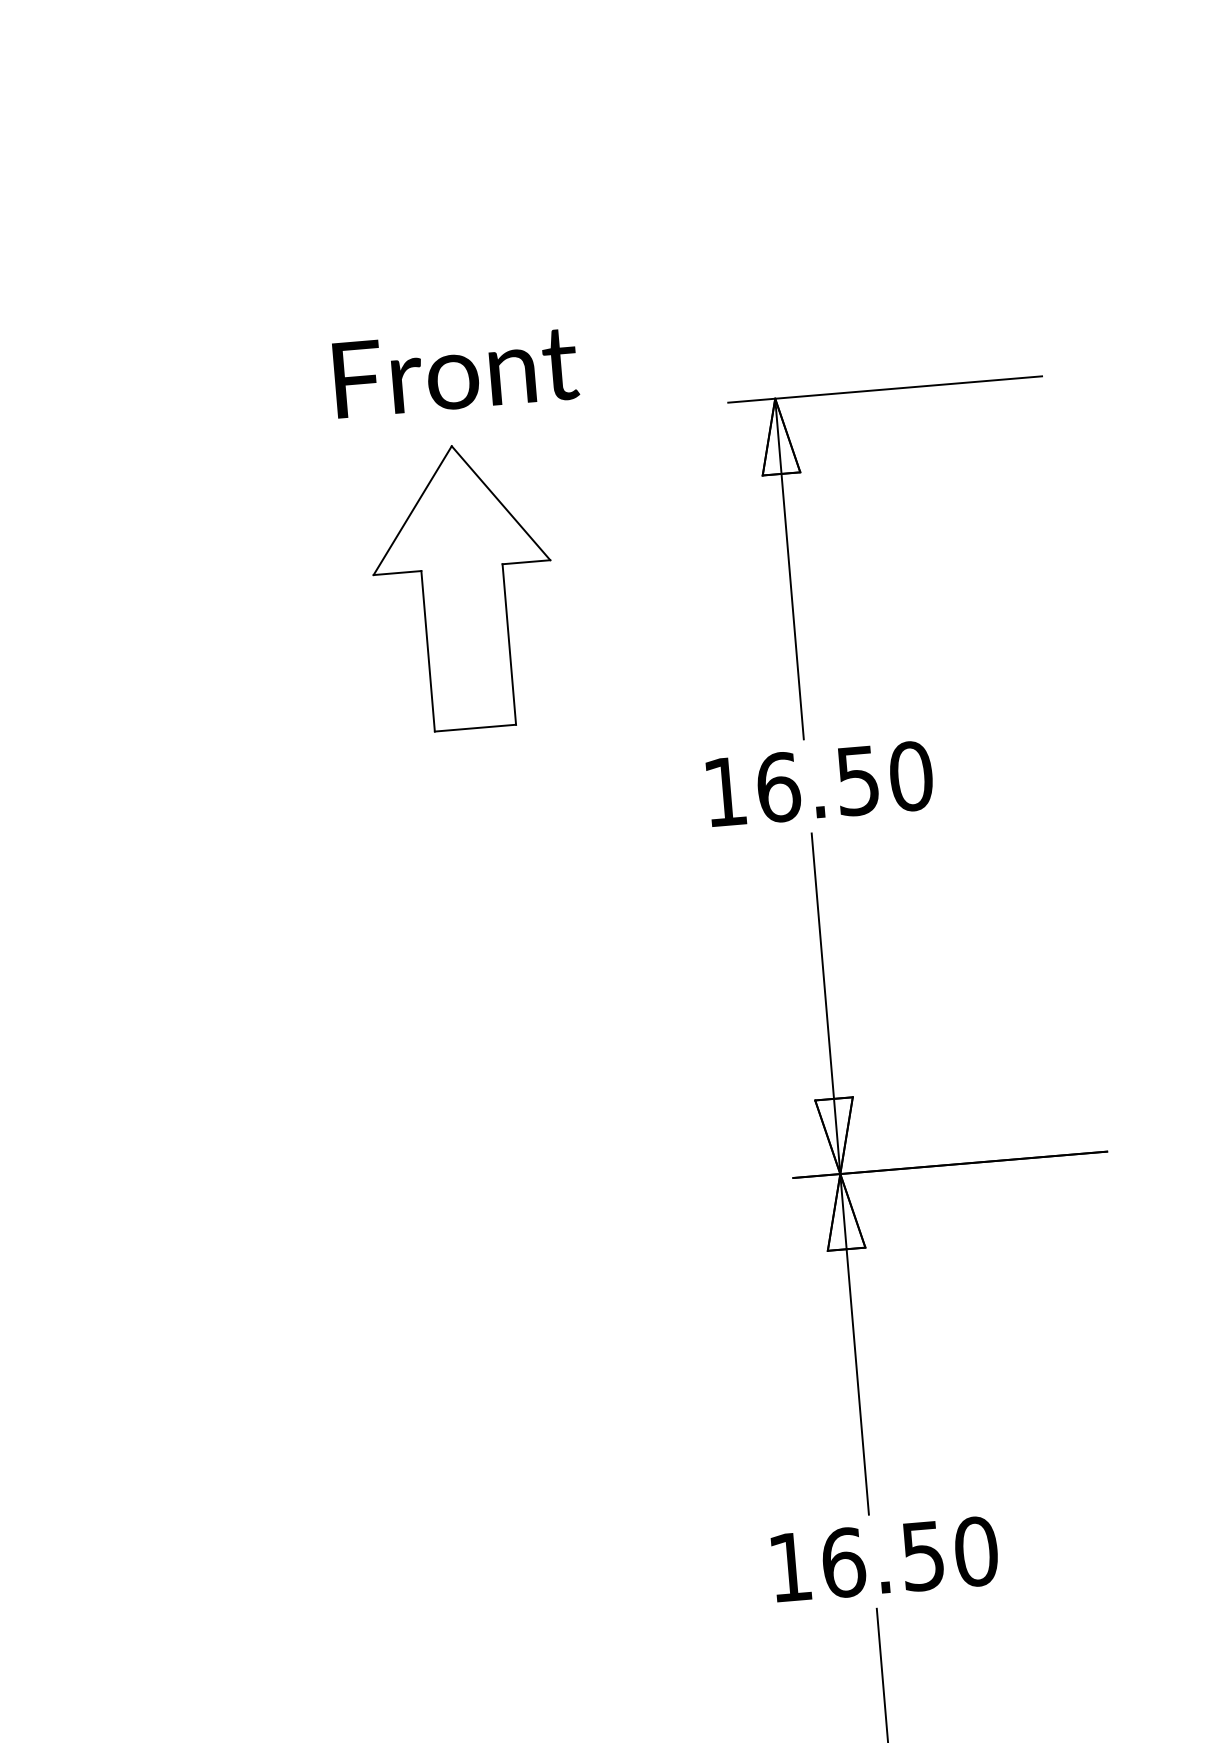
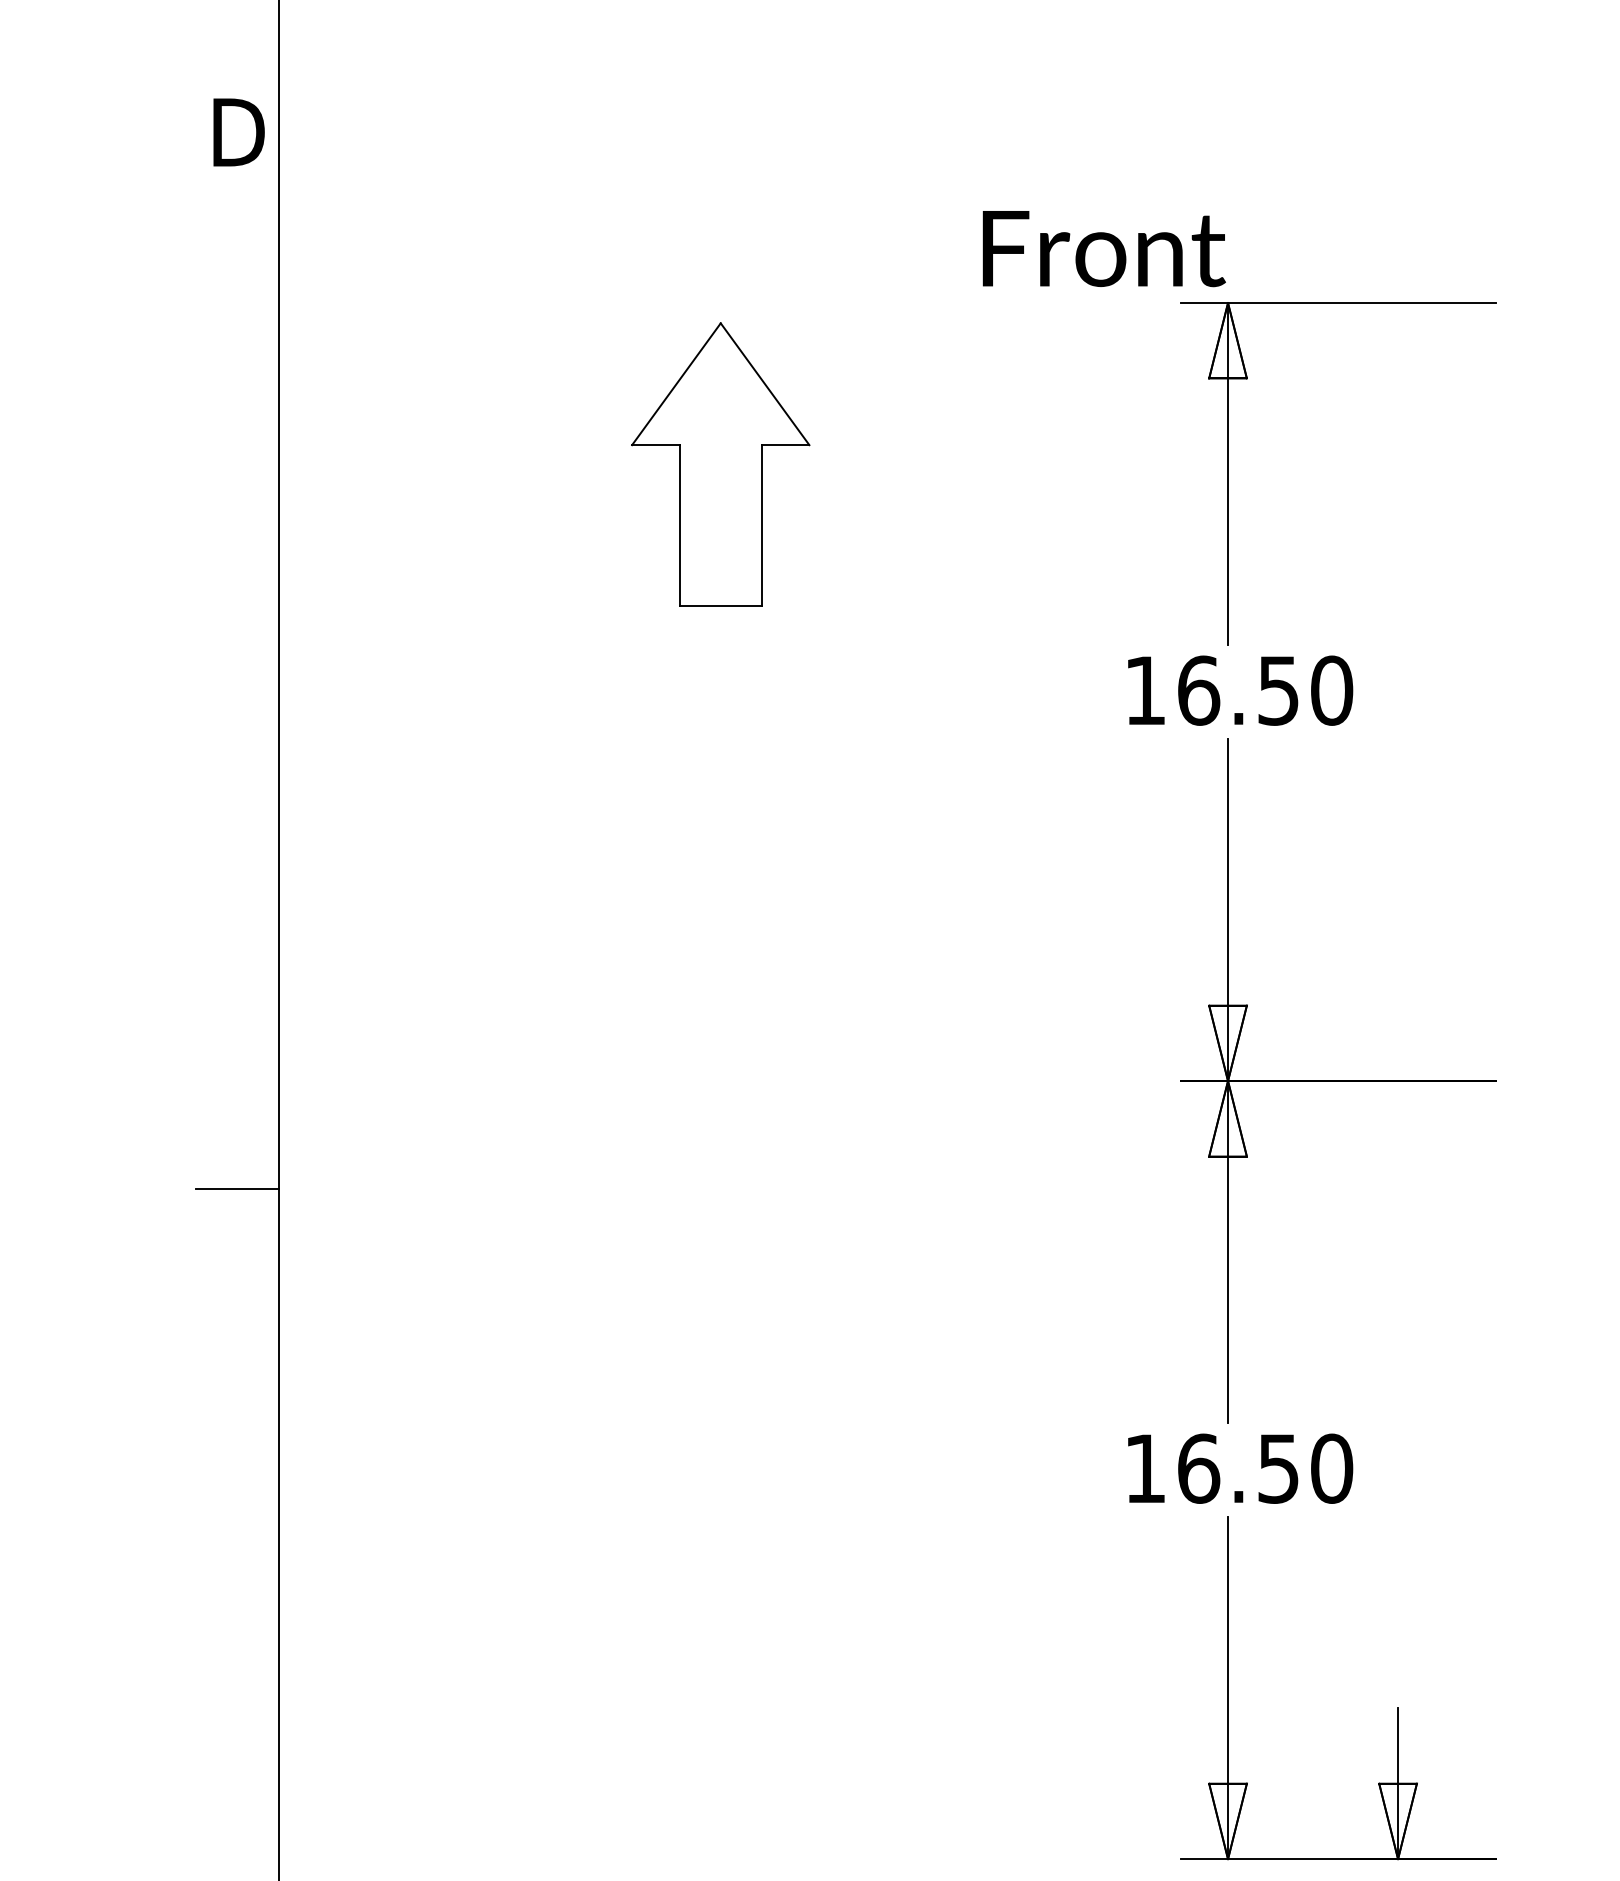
text: (455, 371) -> (1103, 249), moved
part: (463, 586) -> (720, 464), moved

